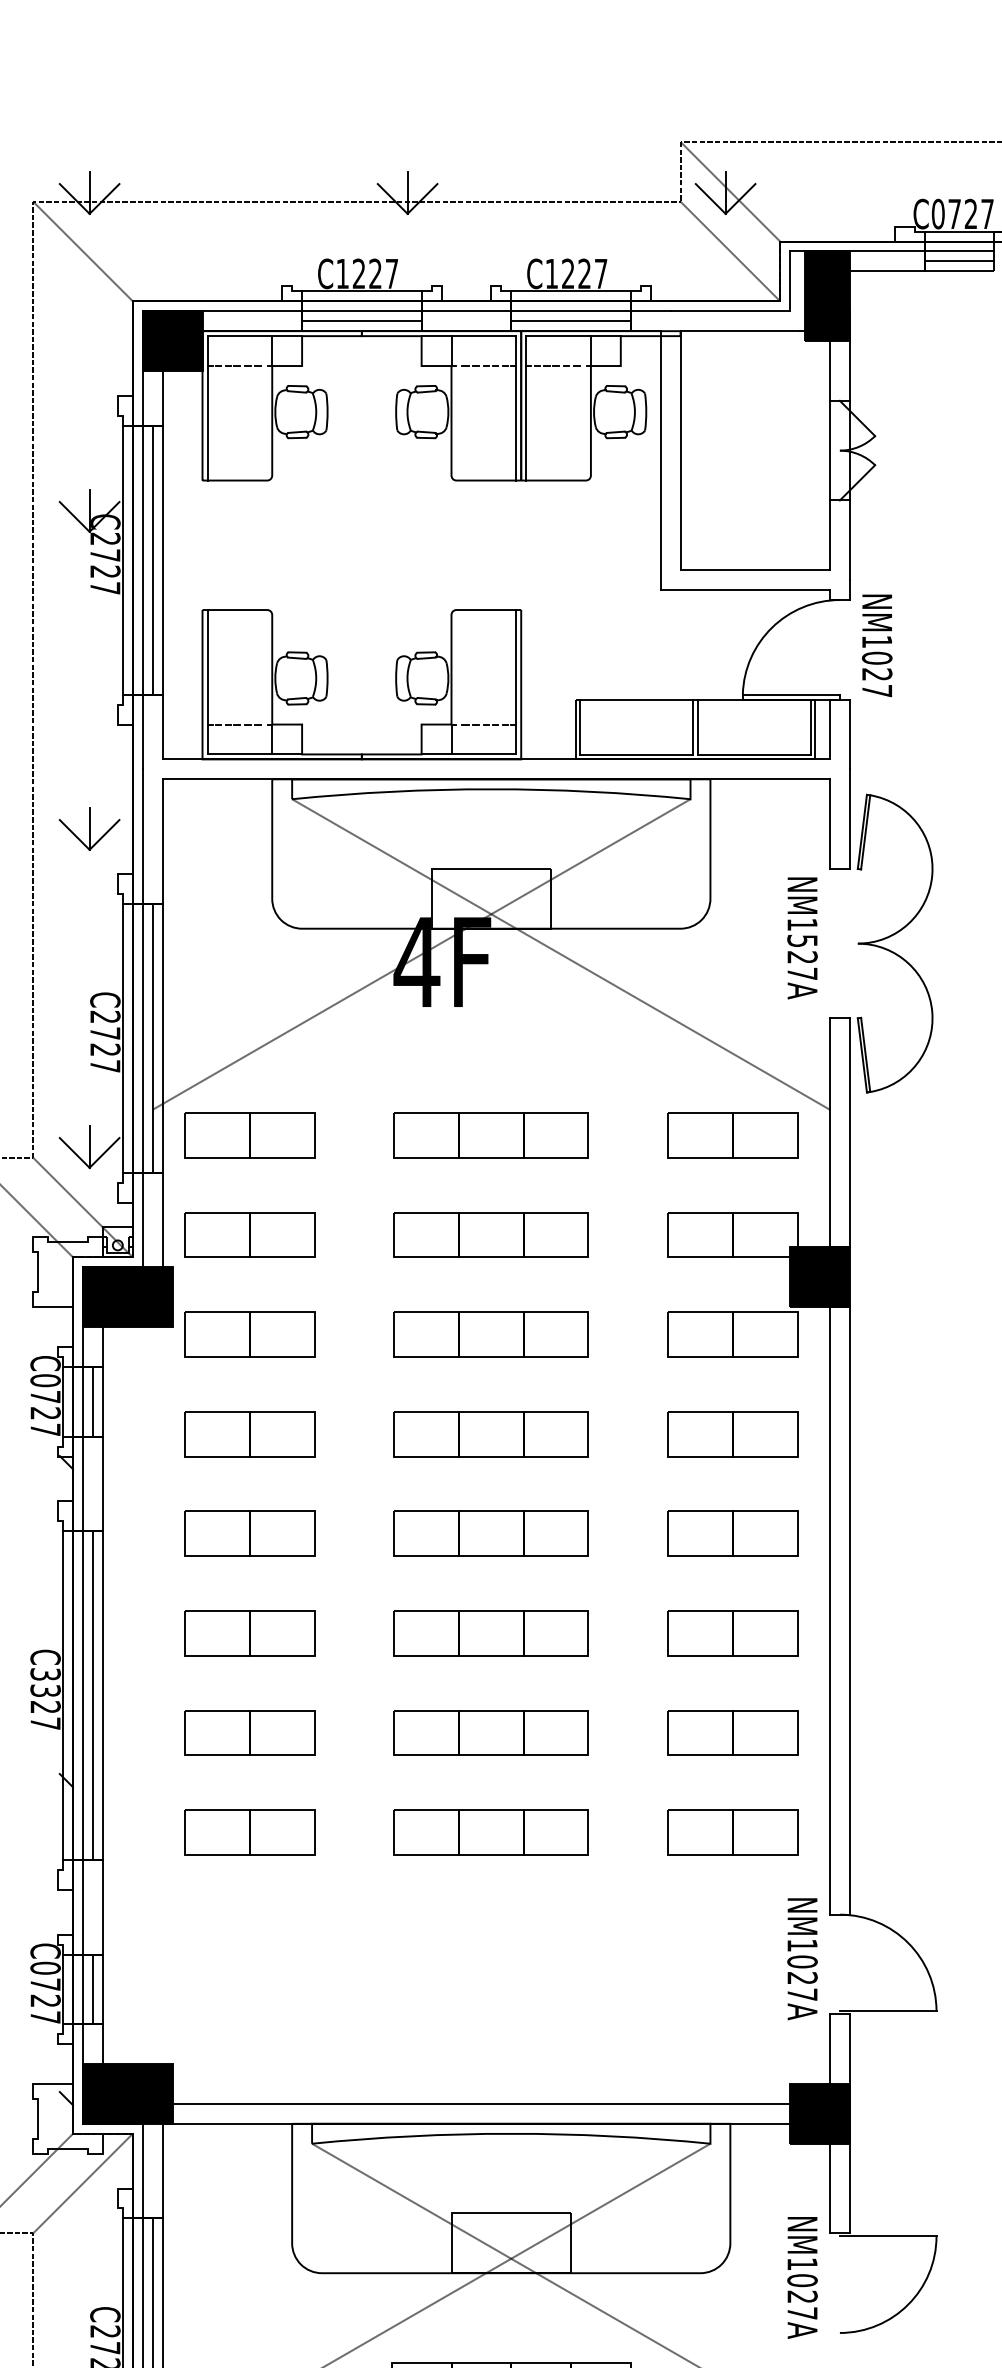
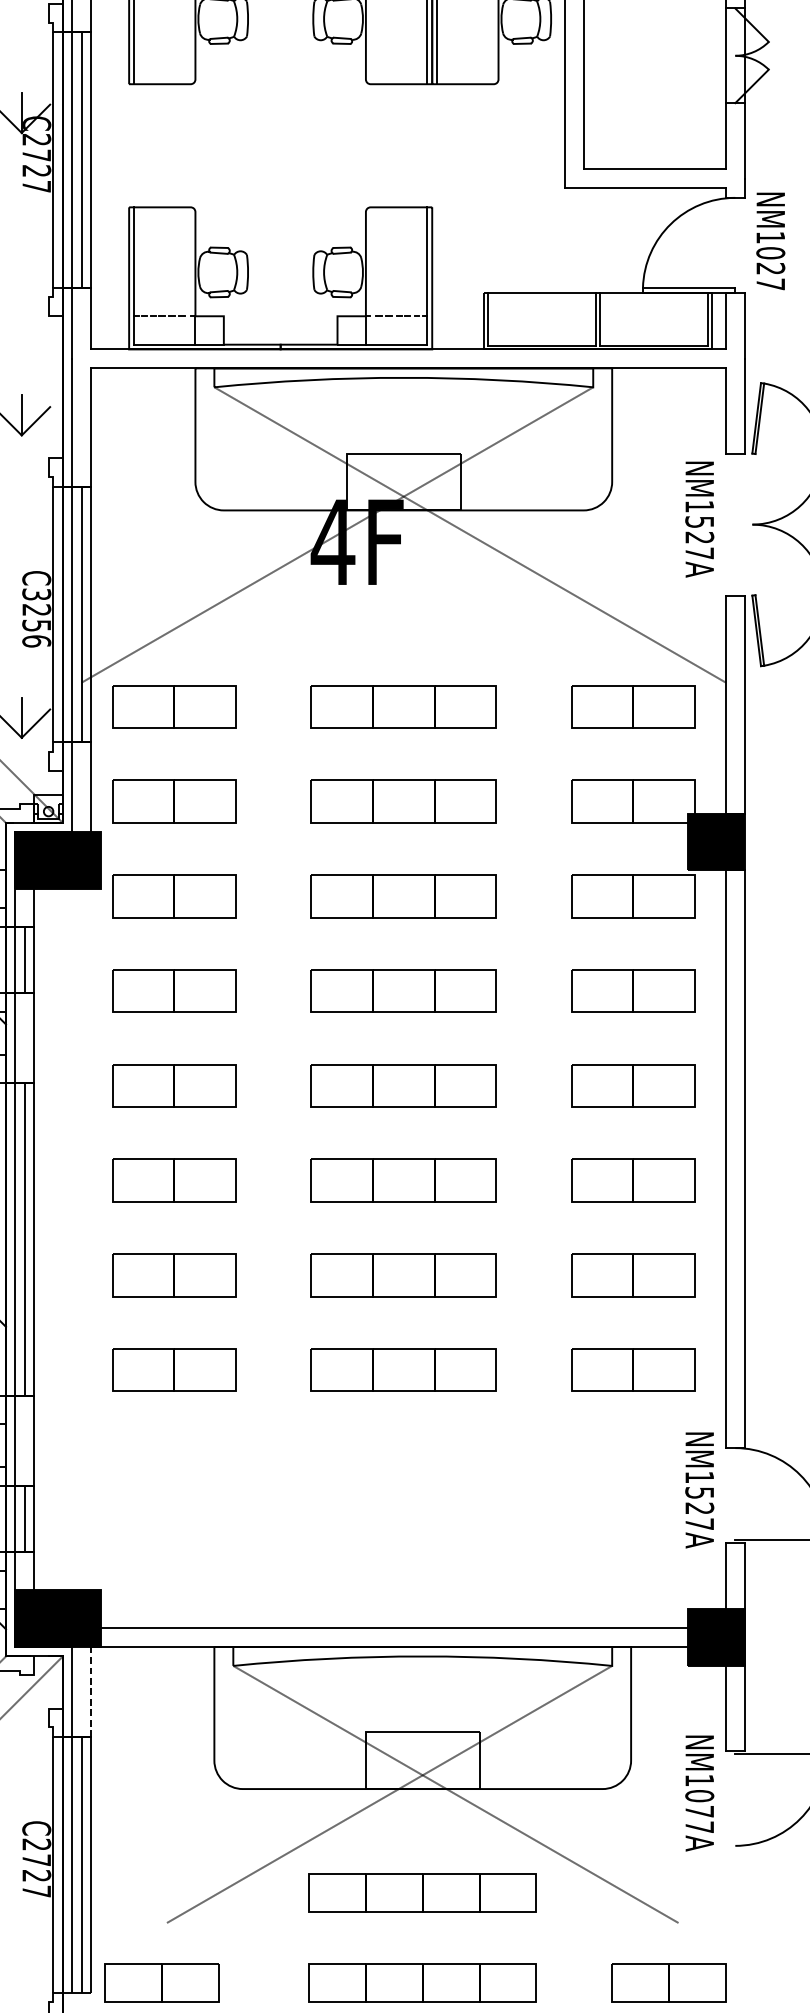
text: (105, 1041) -> (36, 617), C2727 -> C3256
text: (802, 1961) -> (699, 1492), NM1027A -> NM1527A
line: (162, 2170) -> (91, 1691), solid -> dashed
text: (802, 2296) -> (699, 1811), NM1027A -> NM1077A

